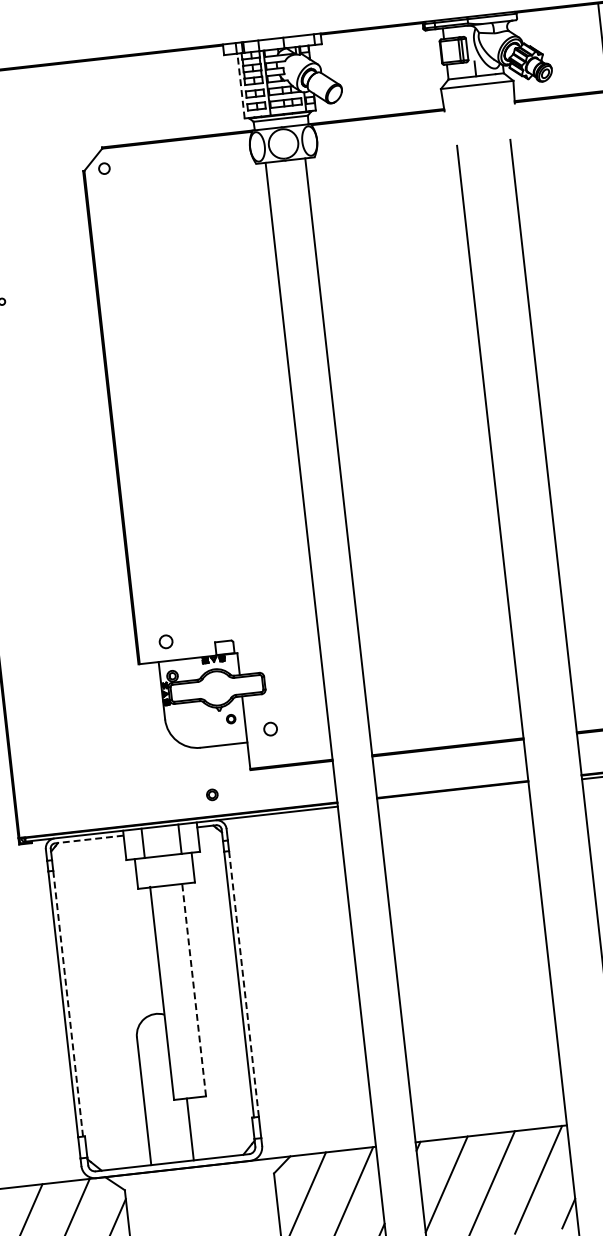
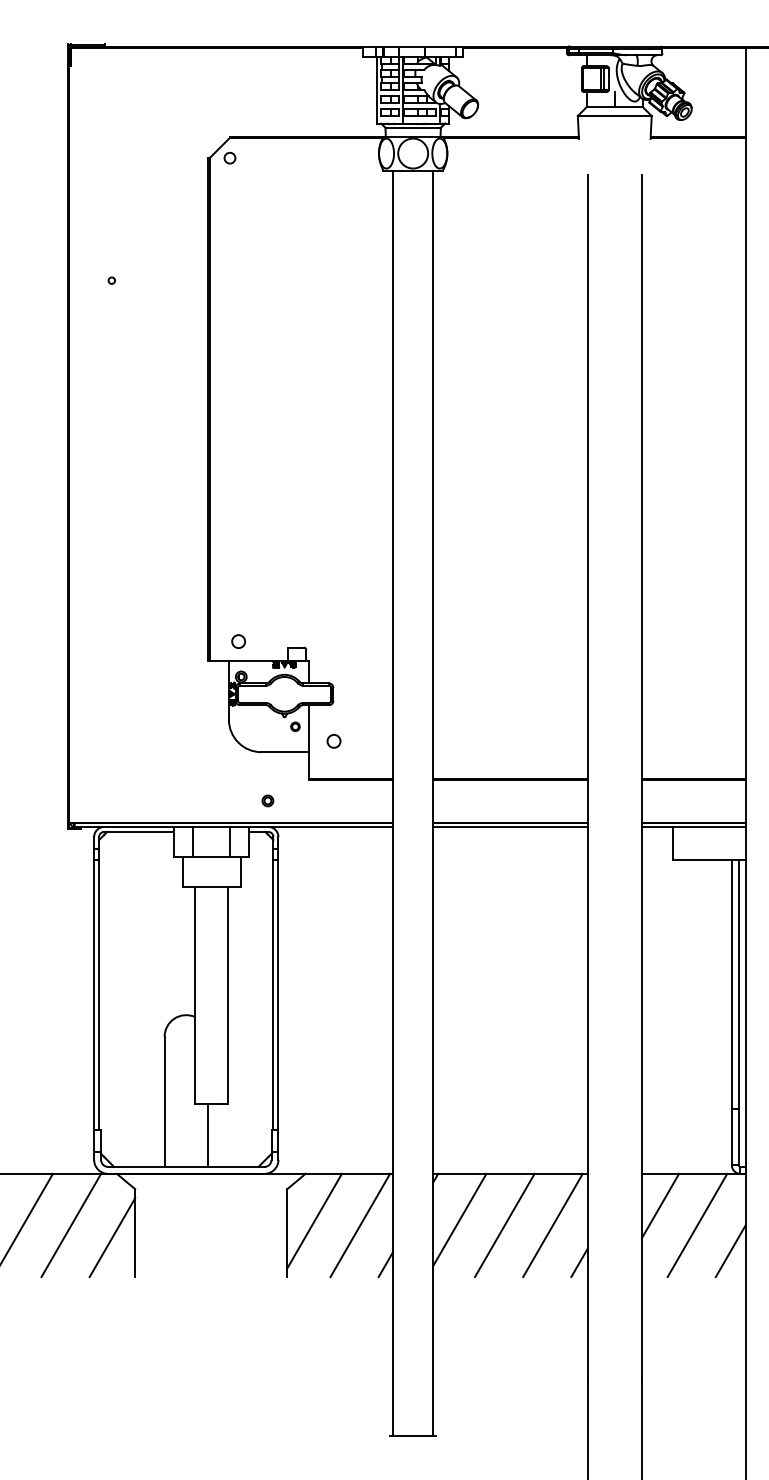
line: (240, 85) -> (376, 89), dashed -> solid
line: (453, 793) -> (510, 826), added
line: (89, 838) -> (139, 831), dashed -> solid
line: (244, 984) -> (278, 995), dashed -> solid
line: (194, 990) -> (227, 995), dashed -> solid
line: (68, 1004) -> (99, 995), dashed -> solid

